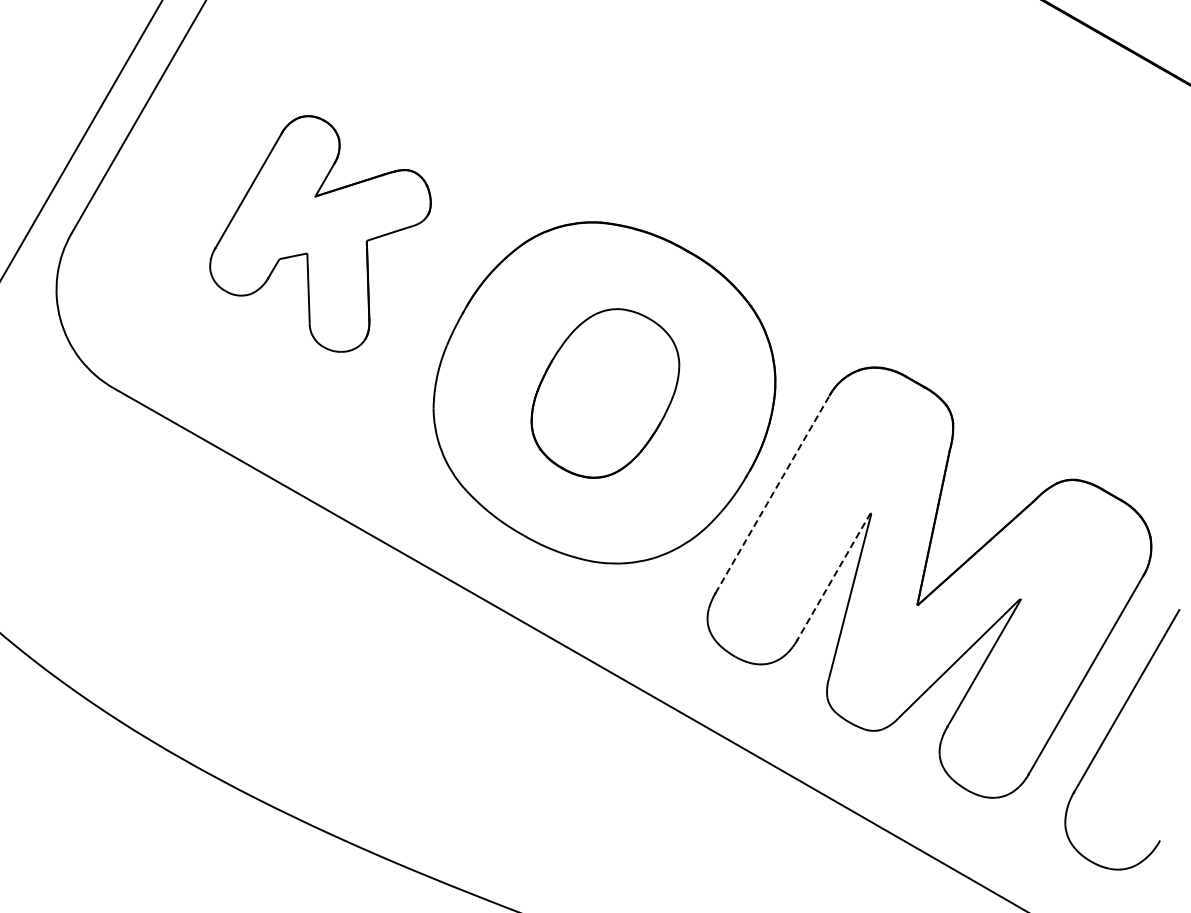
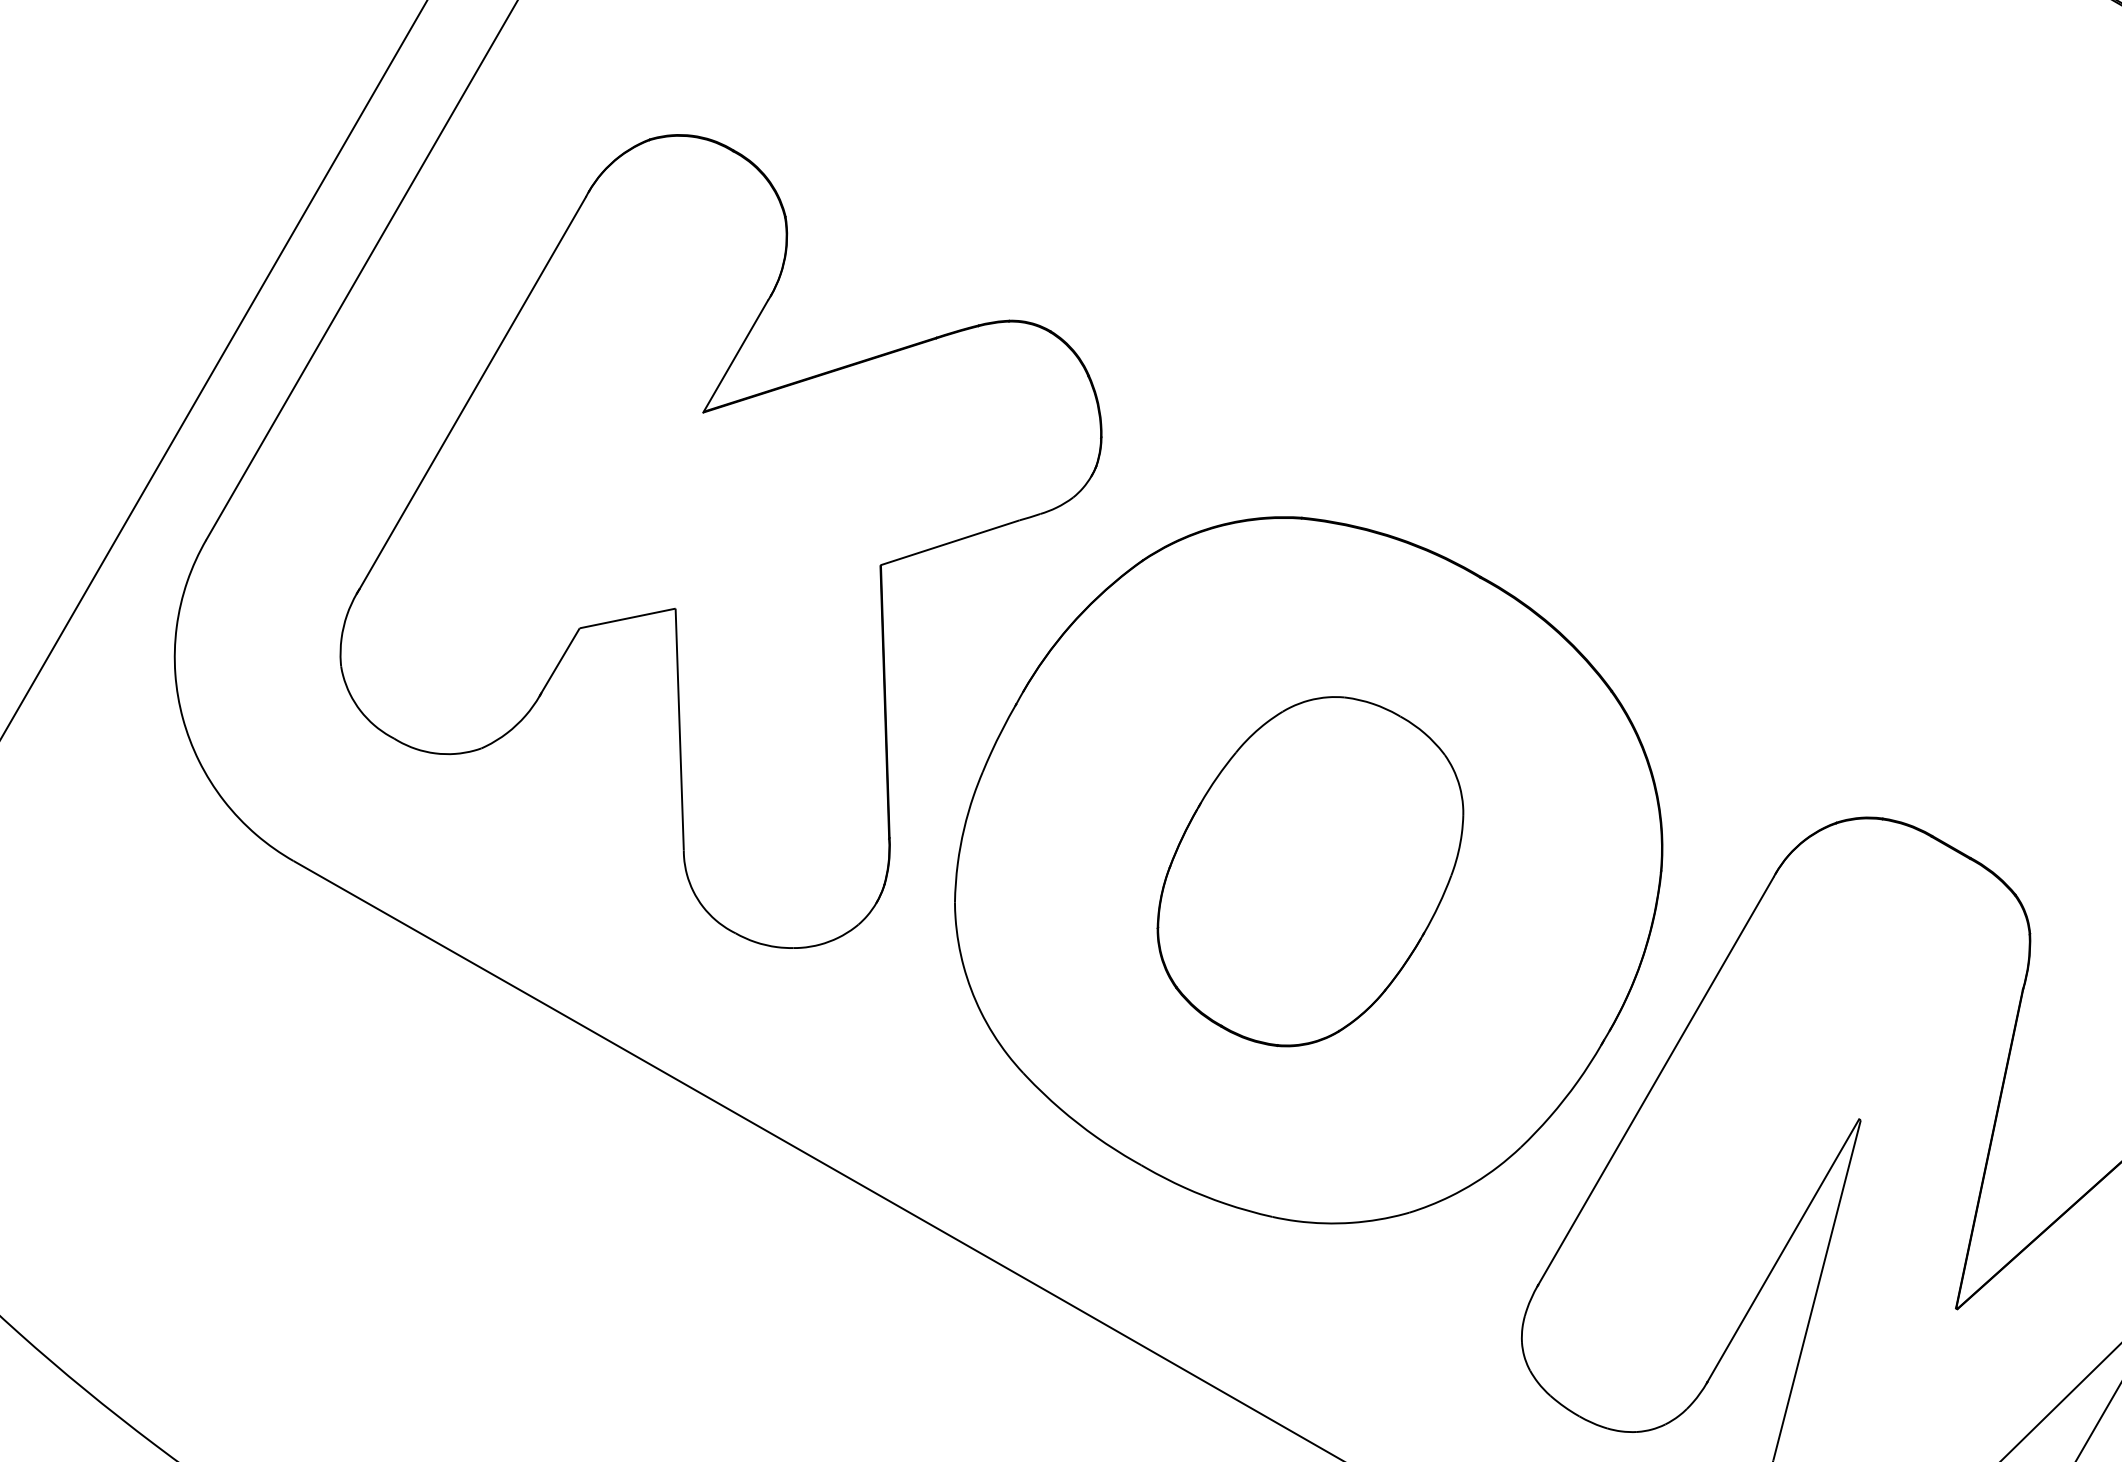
part: (320, 233) -> (720, 540), size x1.67
line: (772, 494) -> (1656, 1080), dashed -> solid
line: (833, 577) -> (1782, 1252), dashed -> solid

